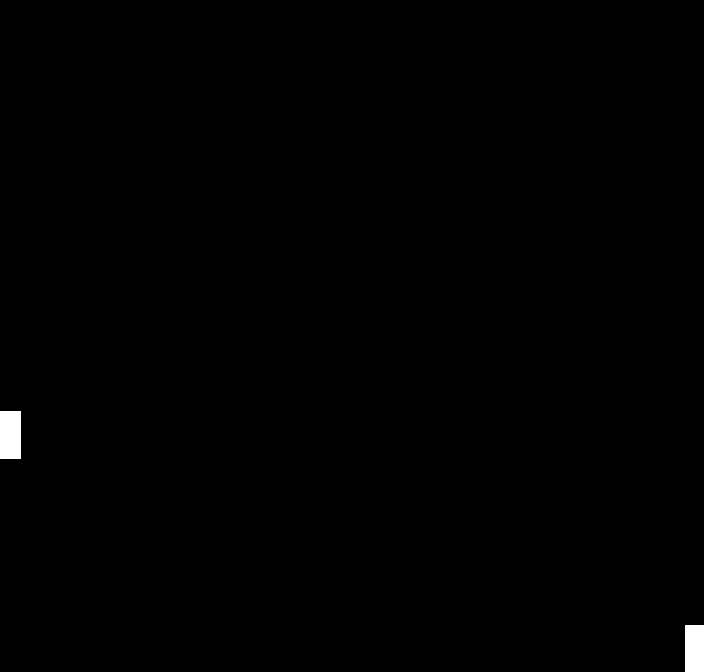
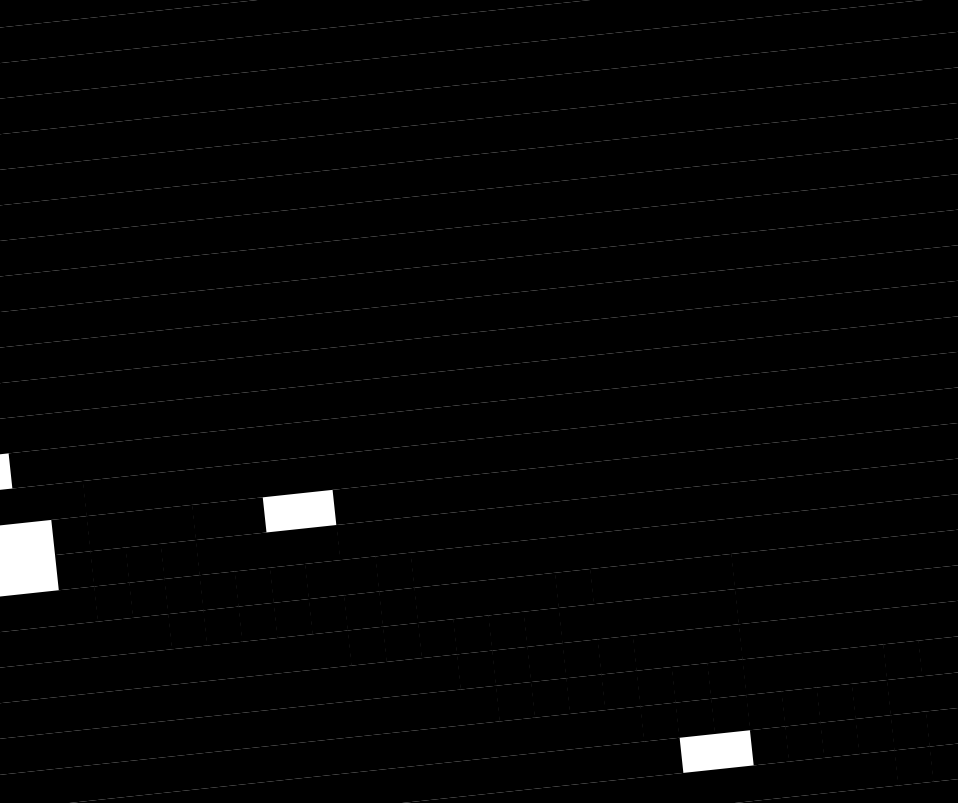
fill: (186, 422) -> (298, 510), removed
fill: (447, 612) -> (716, 750), removed

